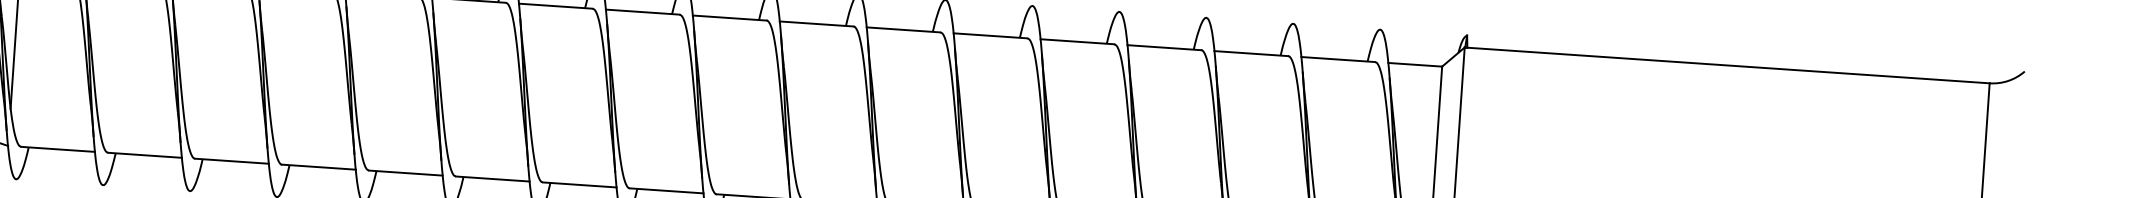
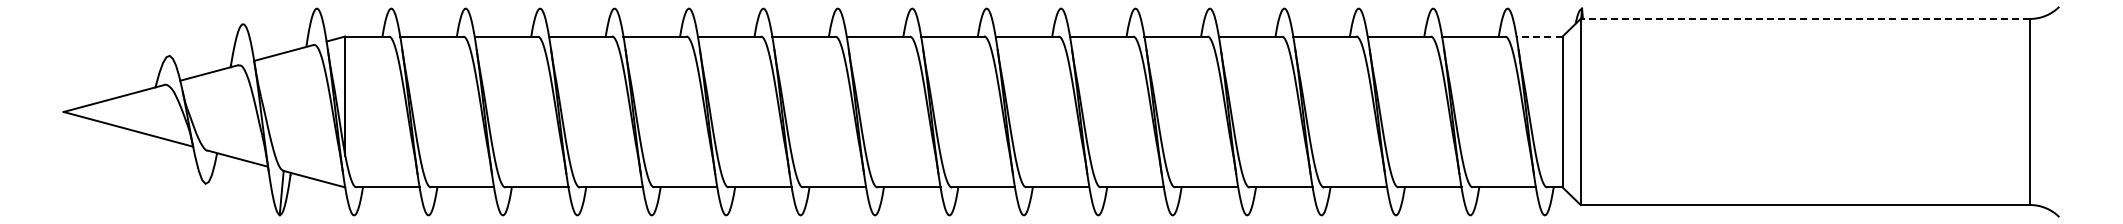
line: (1415, 64) -> (1539, 36), solid -> dashed
line: (1727, 64) -> (1805, 18), solid -> dashed

